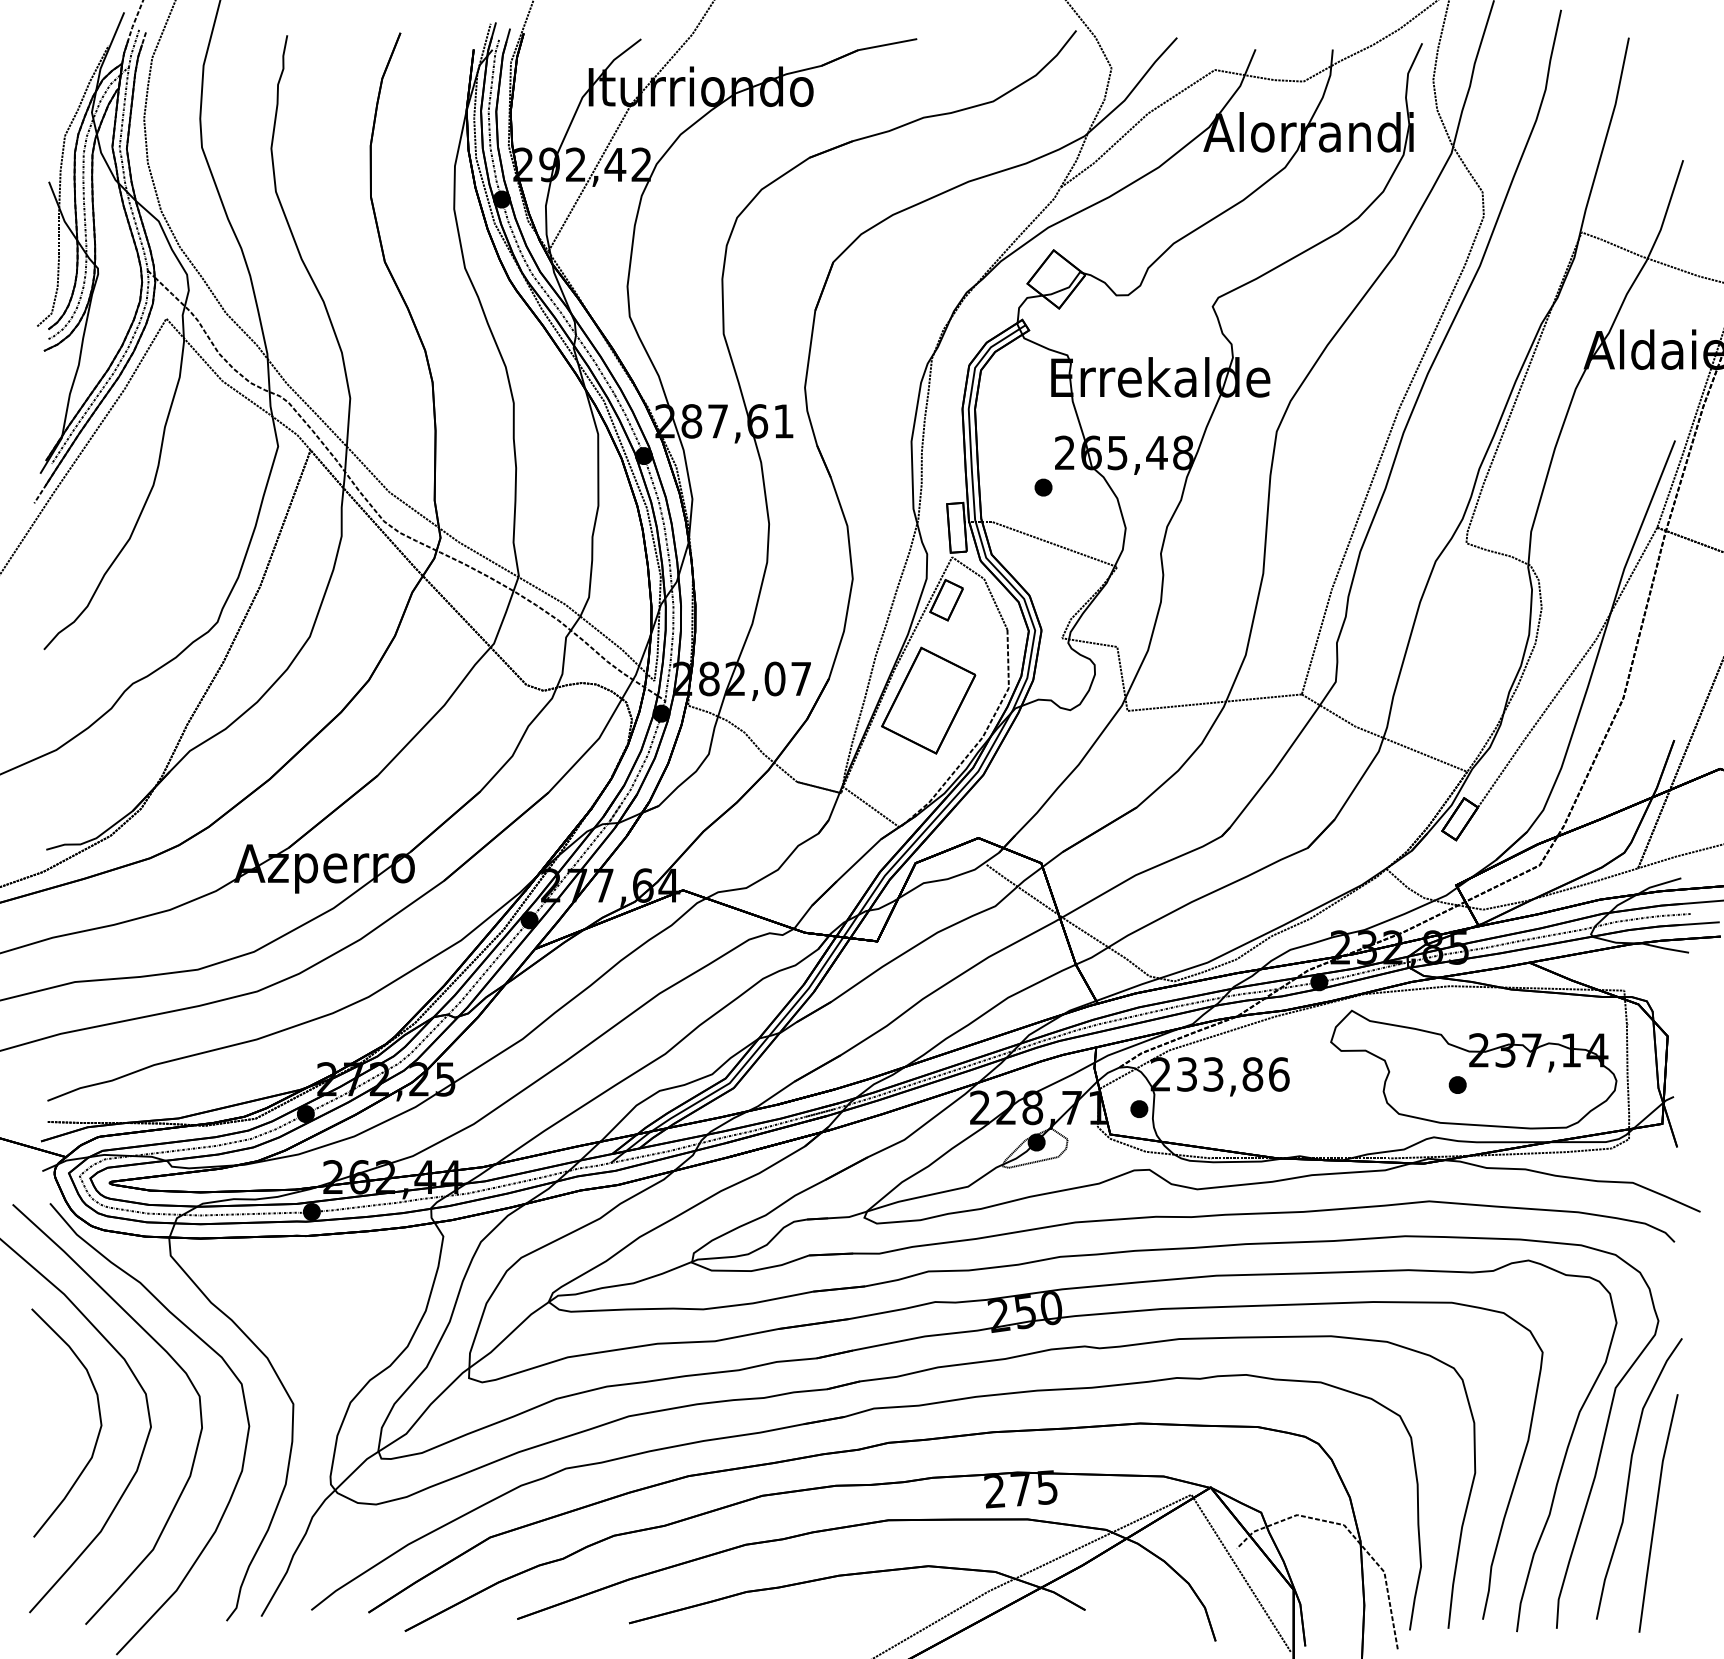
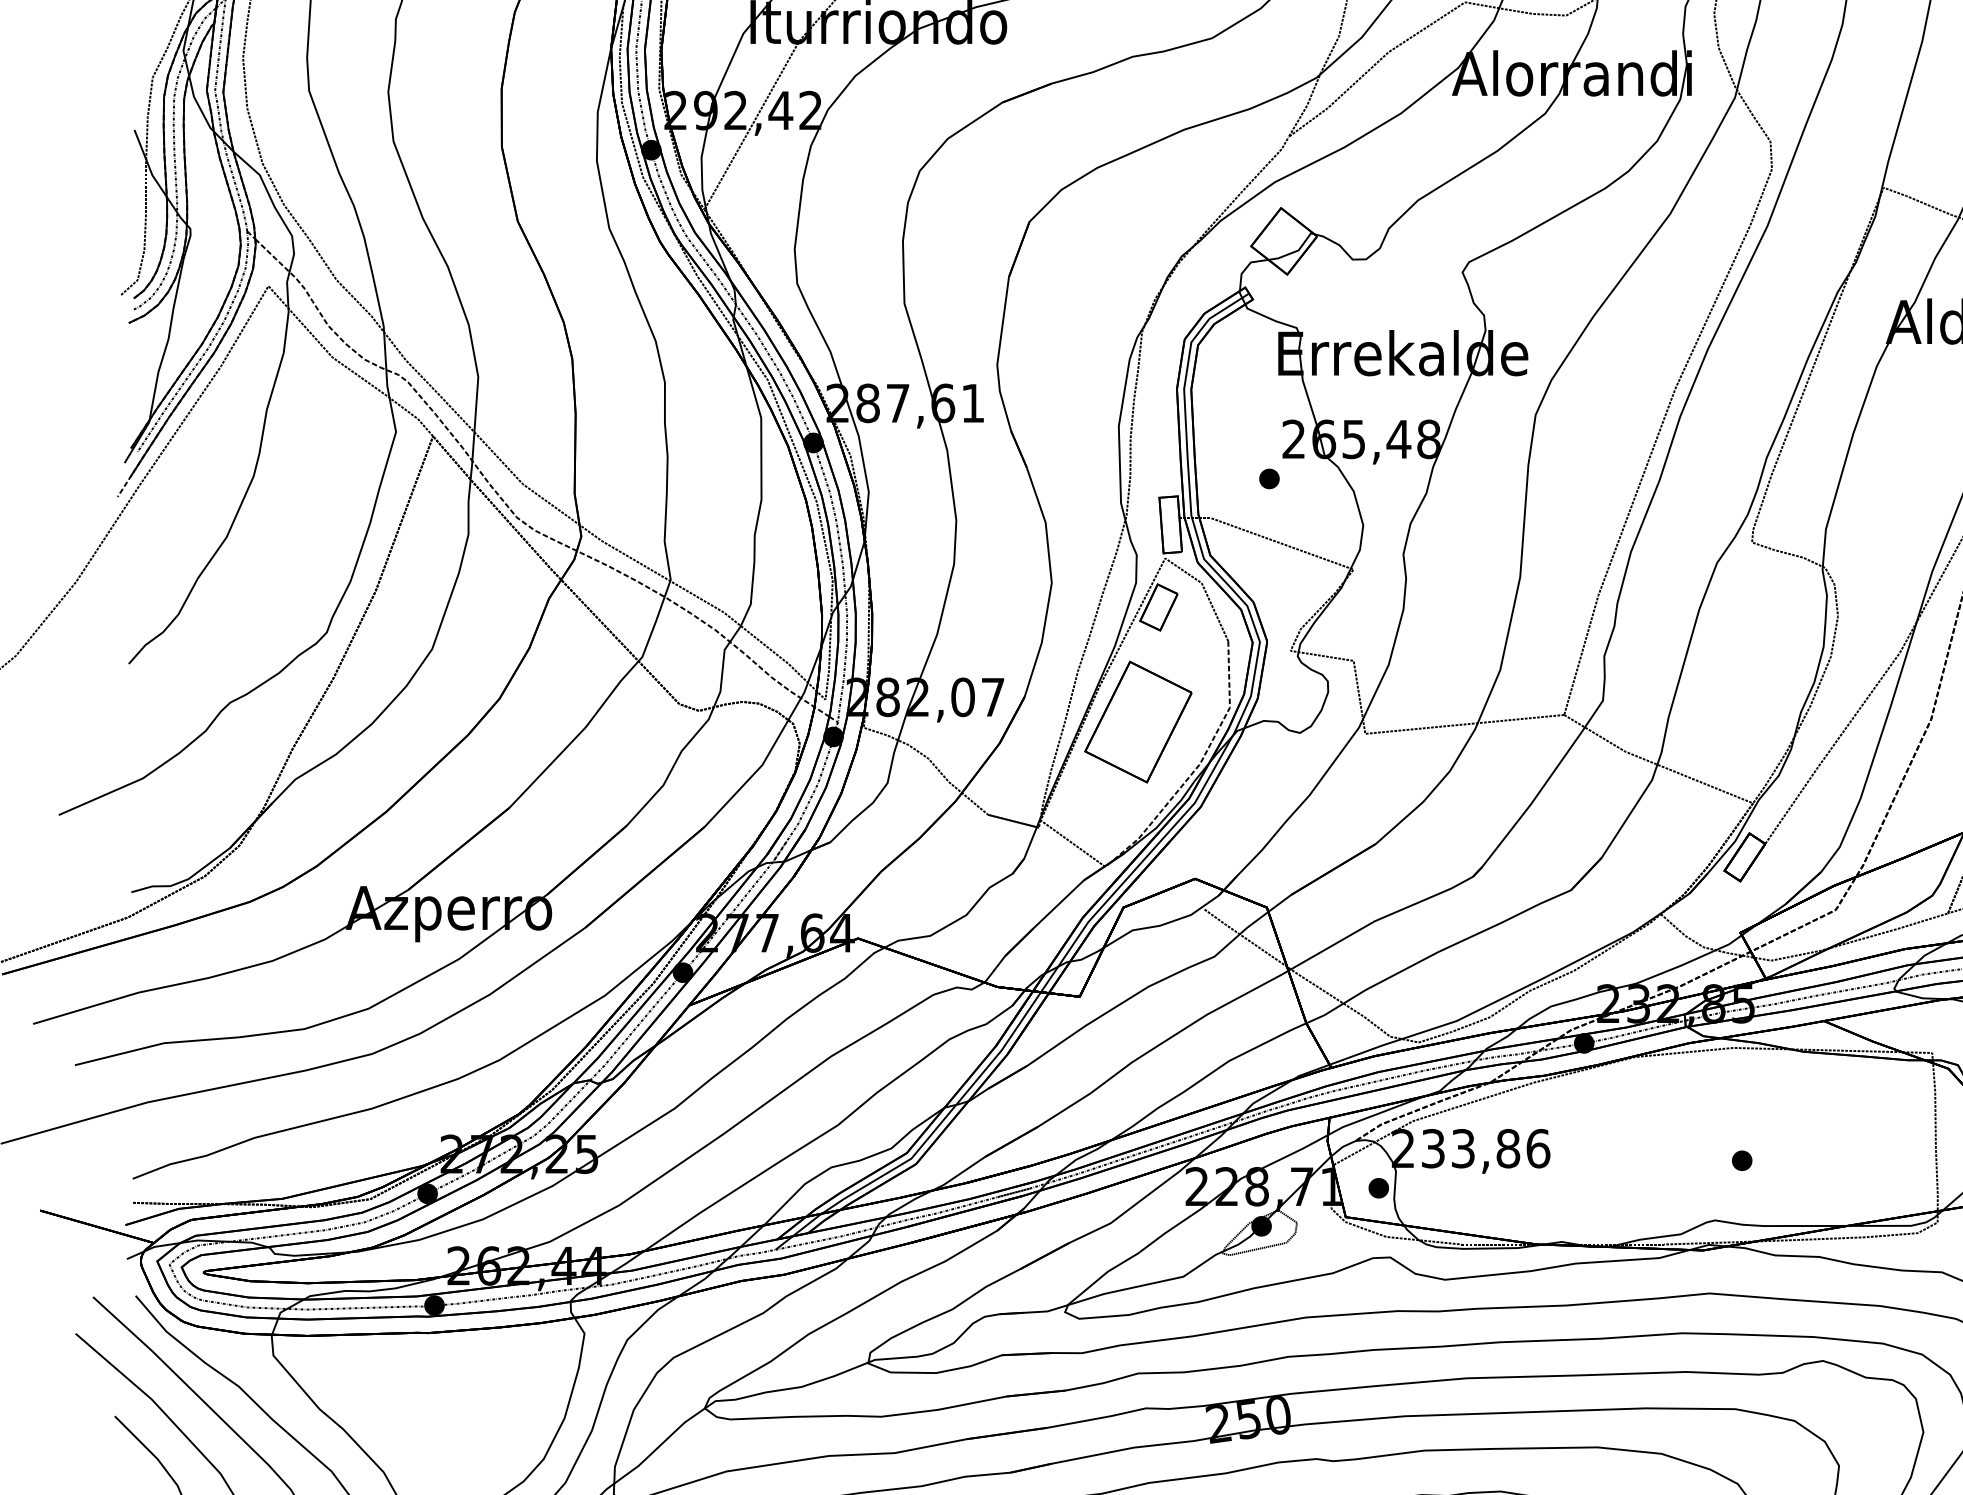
part: (1473, 1069) -> (1760, 1142), removed

